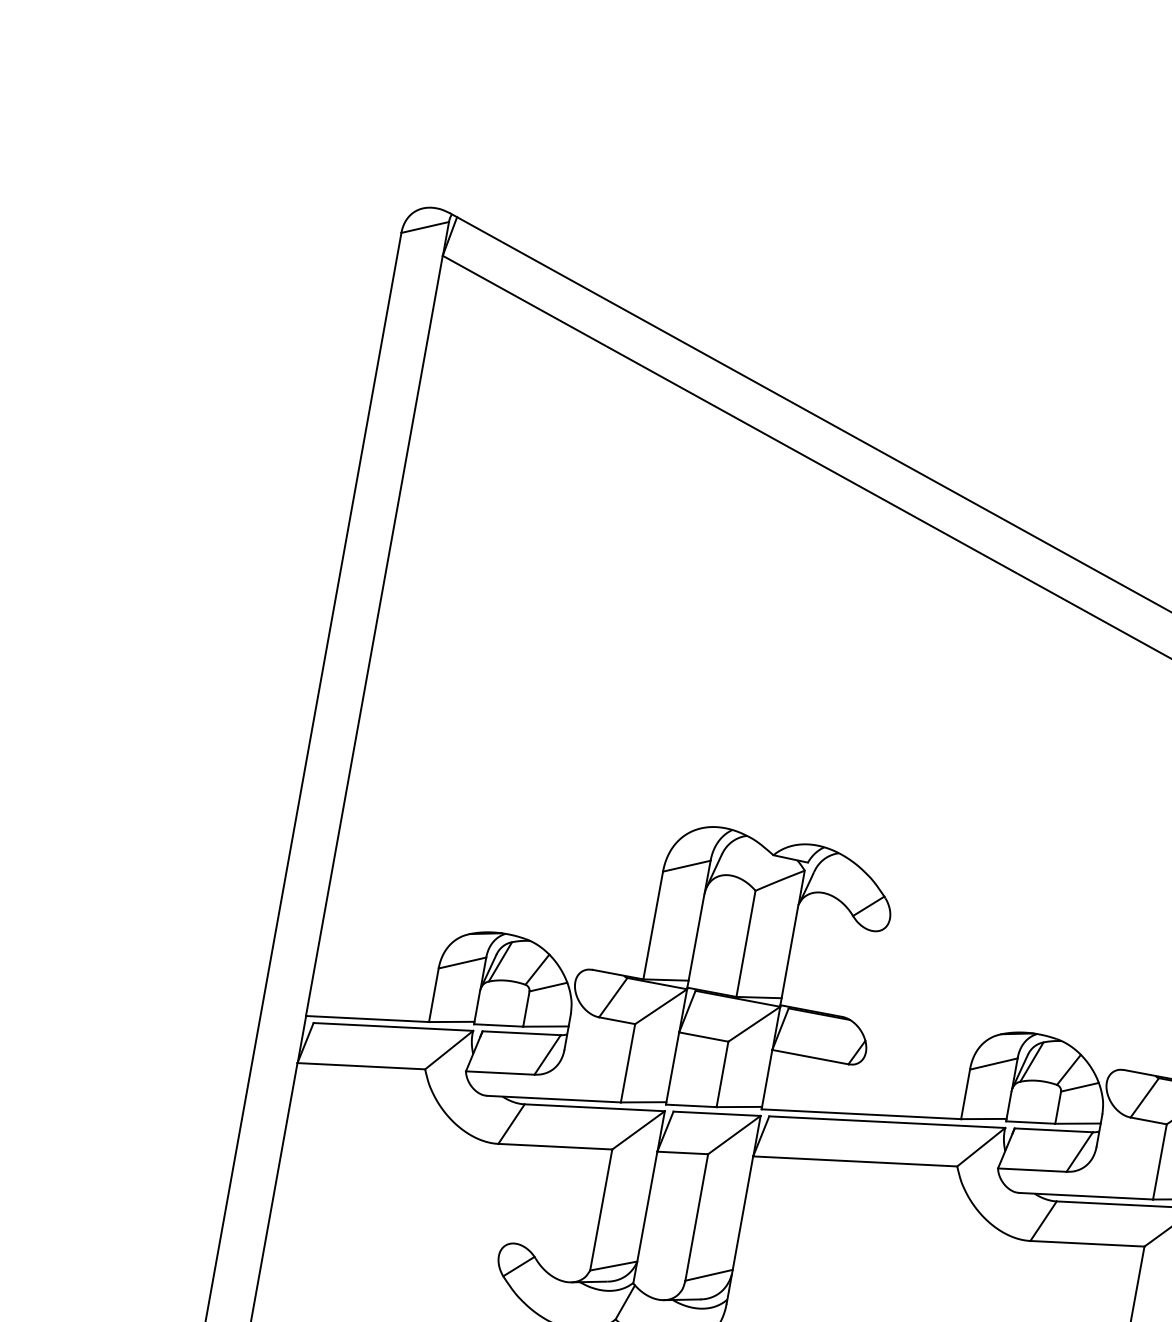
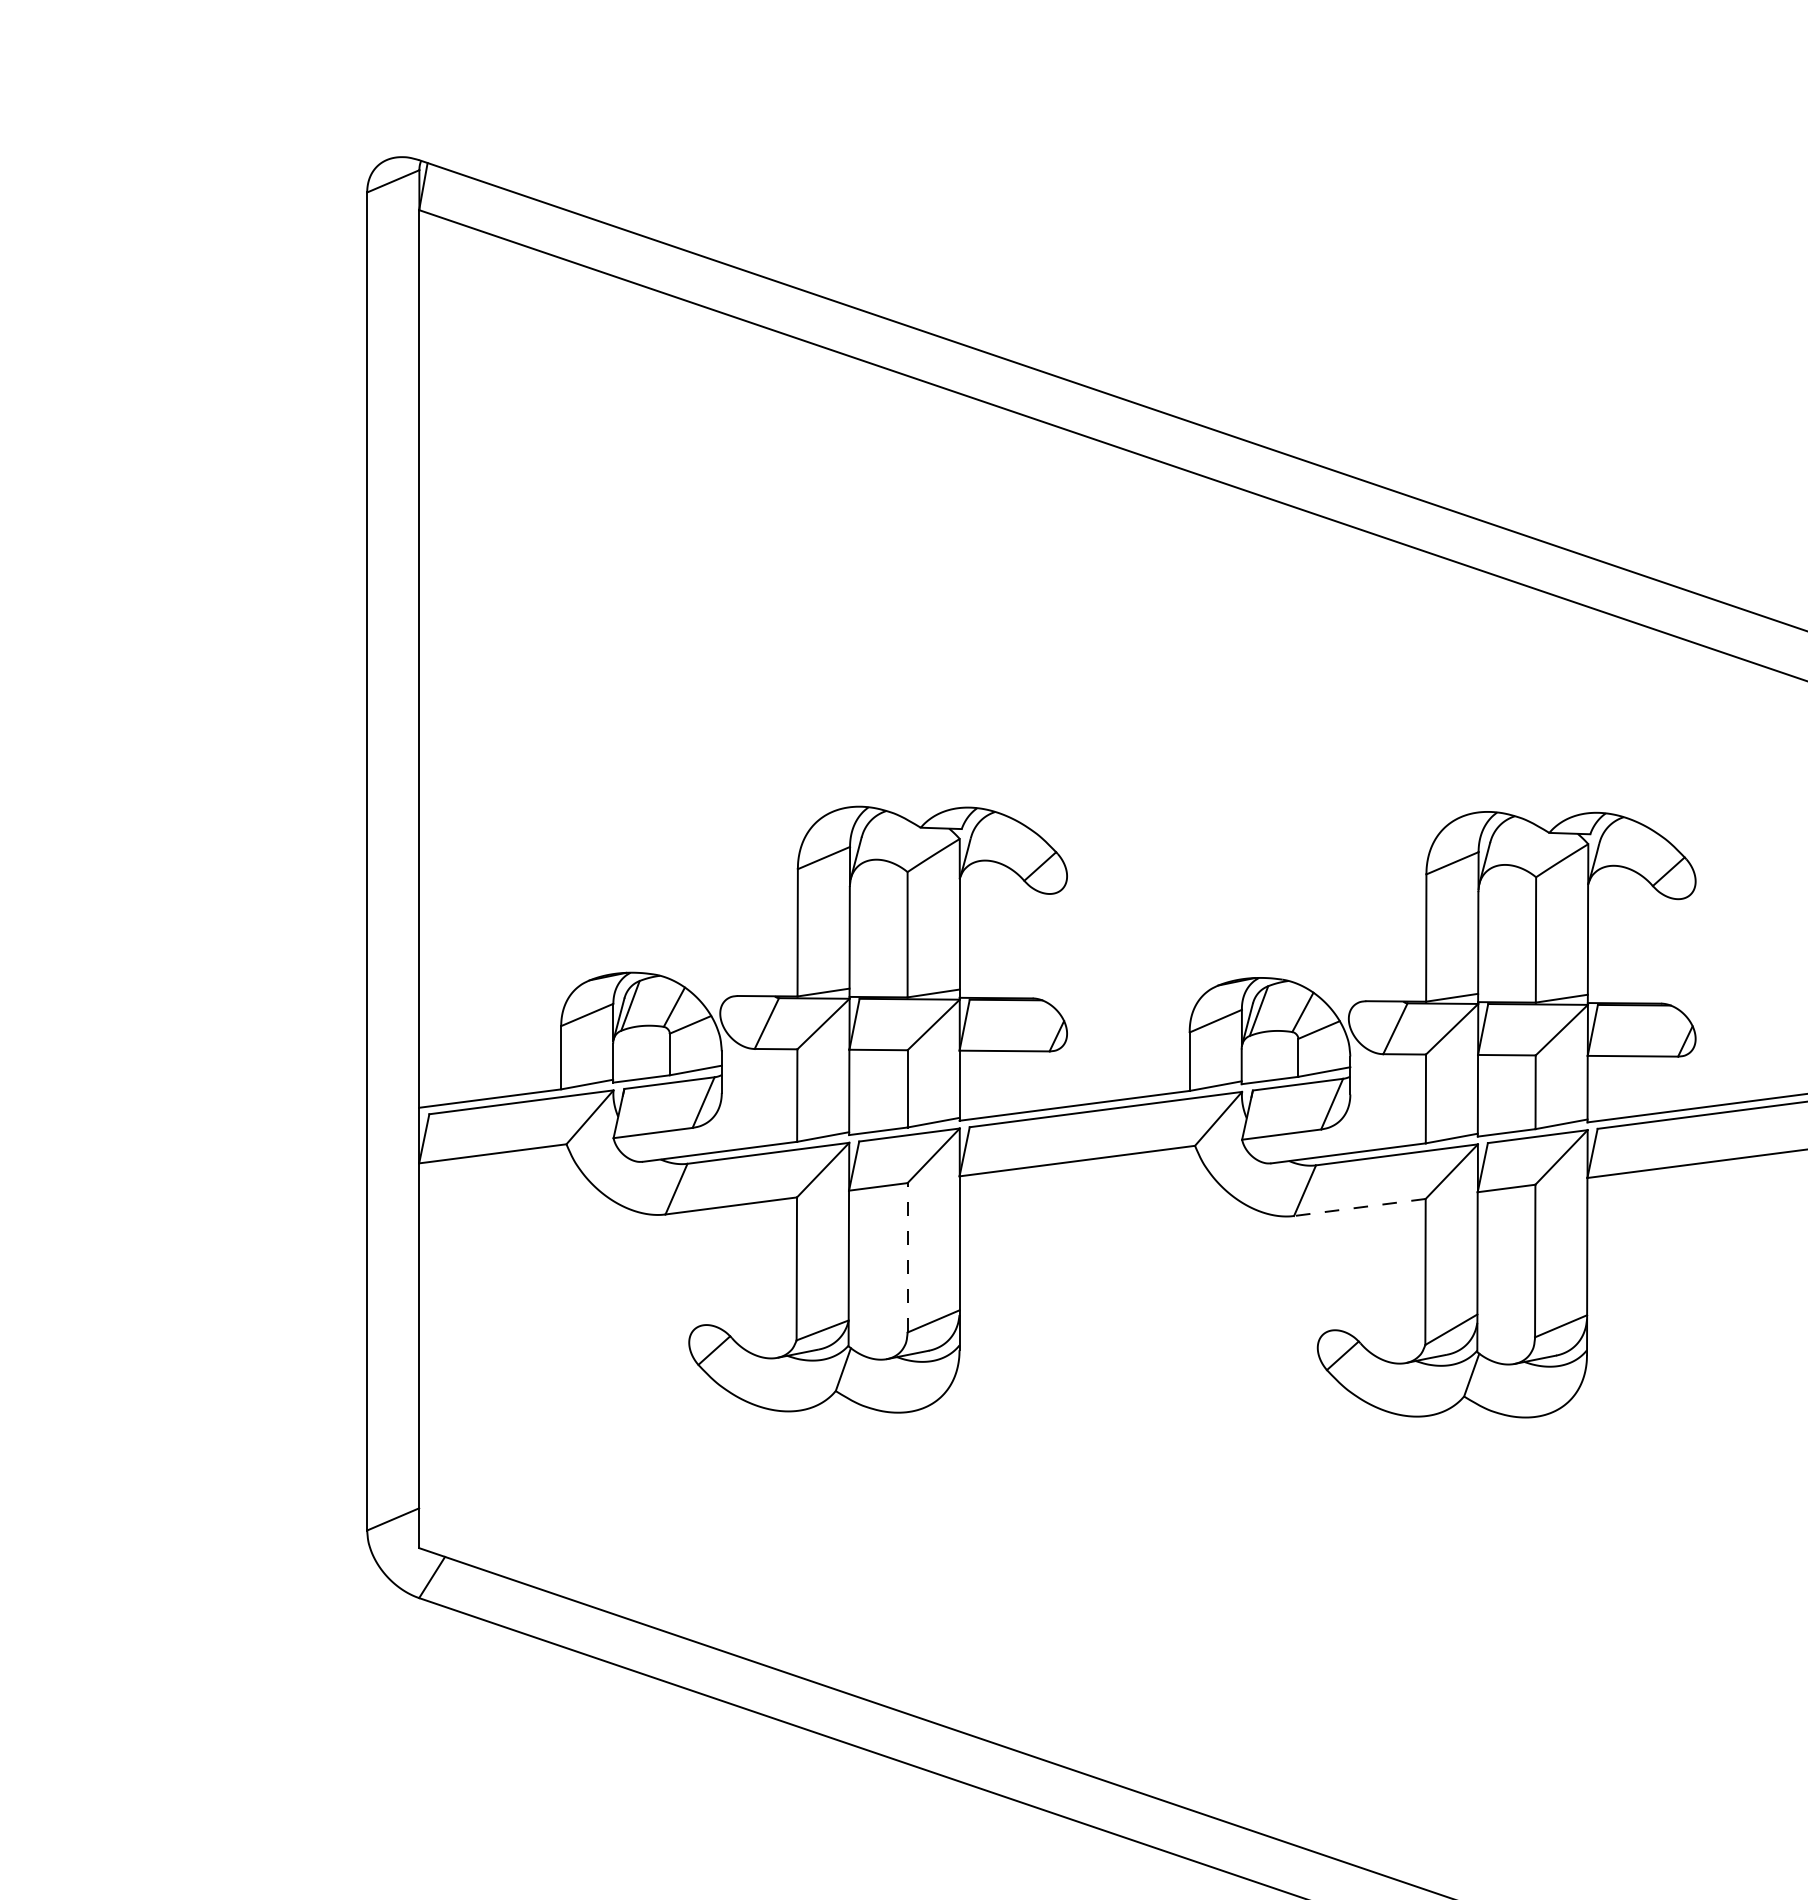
line: (696, 1217) -> (907, 1257), solid -> dashed
line: (1087, 1243) -> (1359, 1207), solid -> dashed

